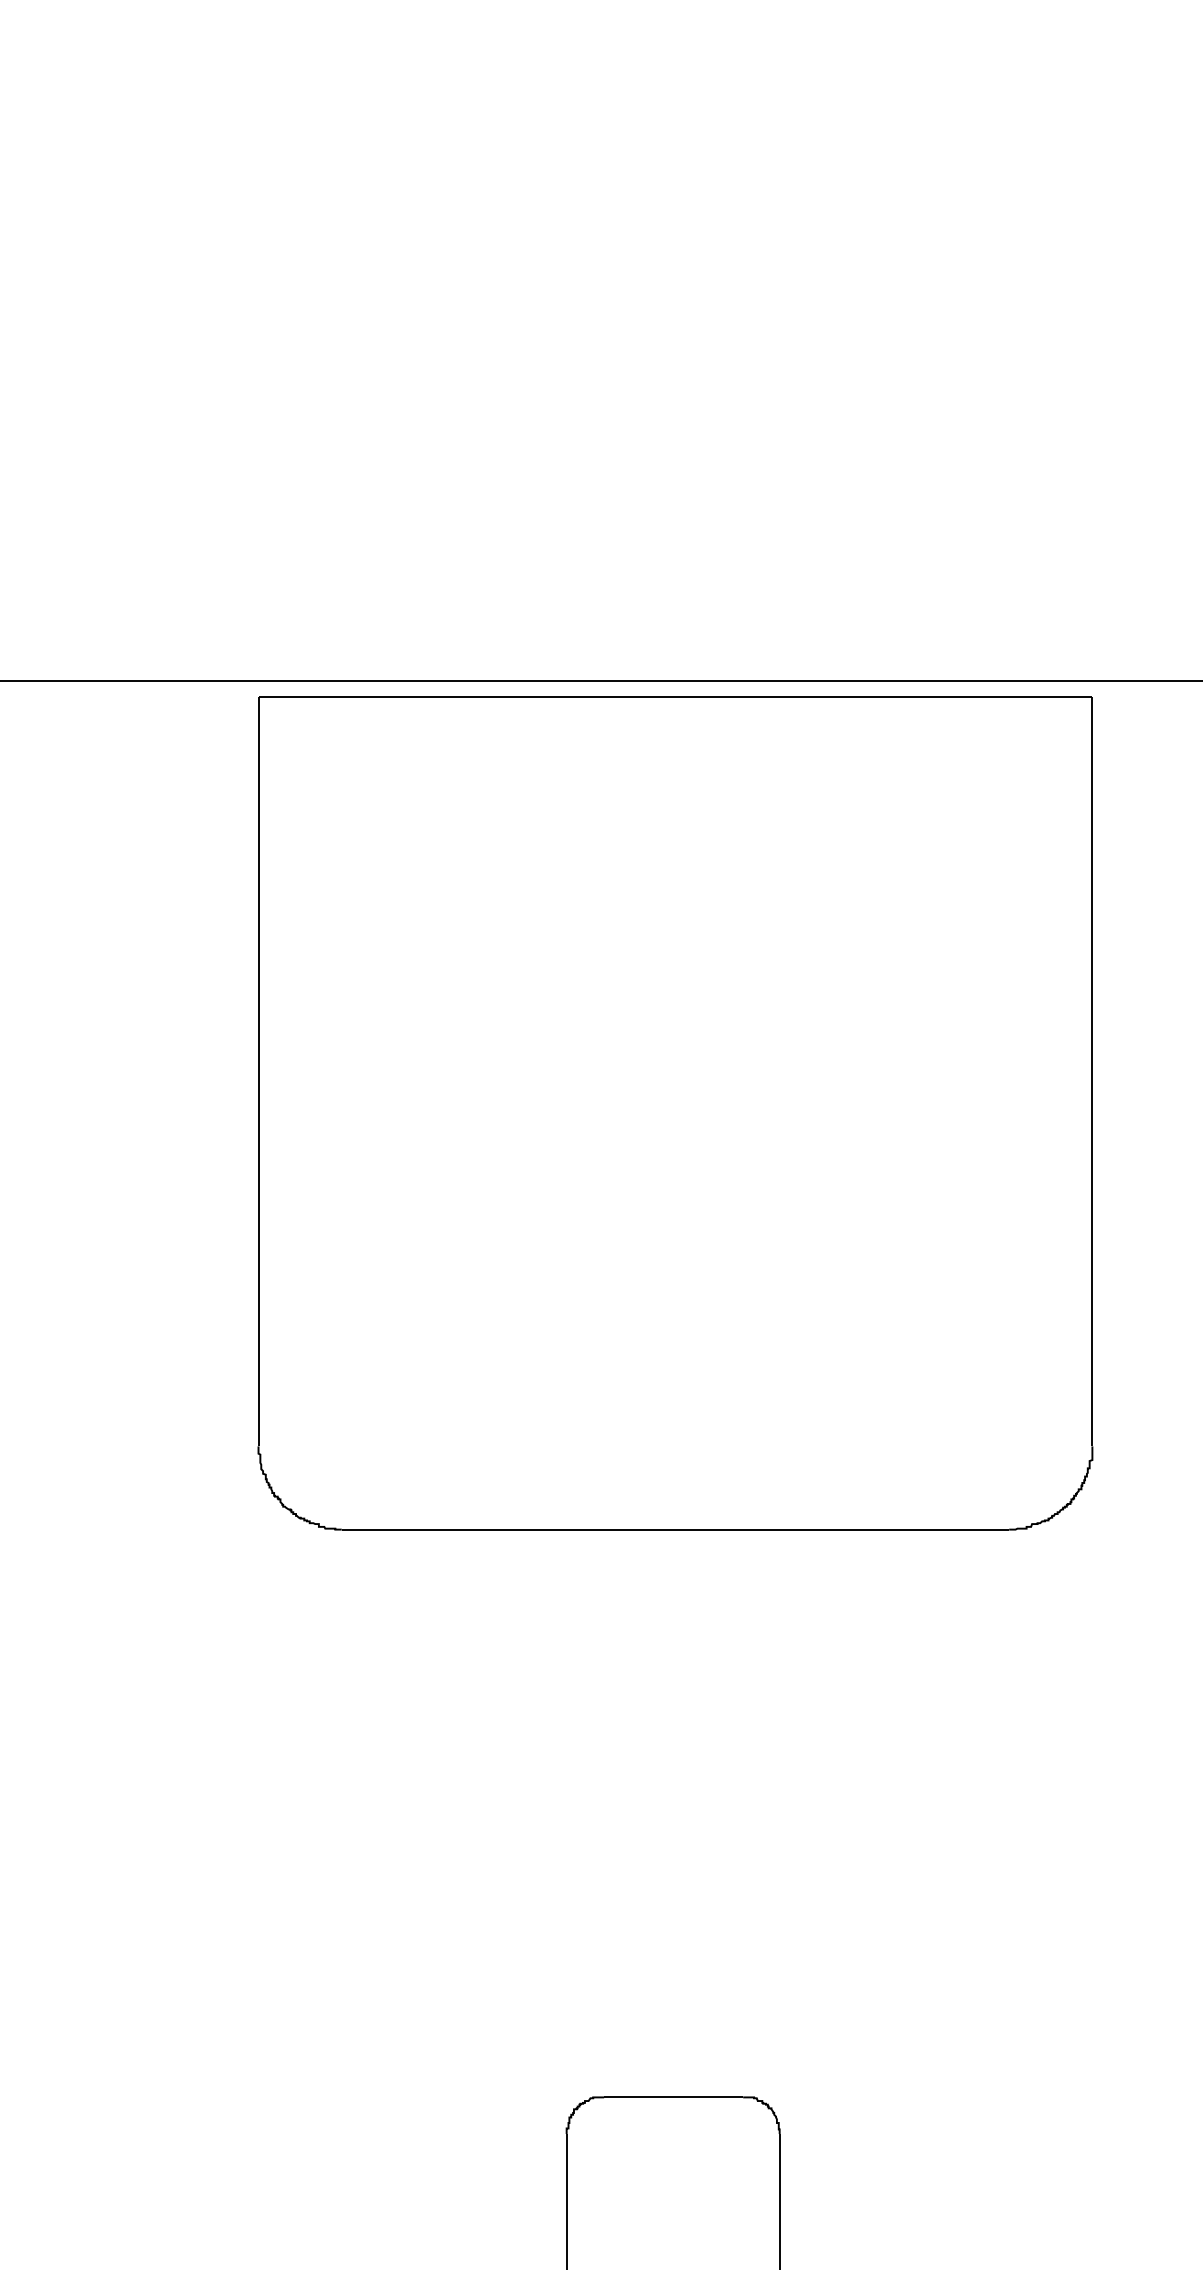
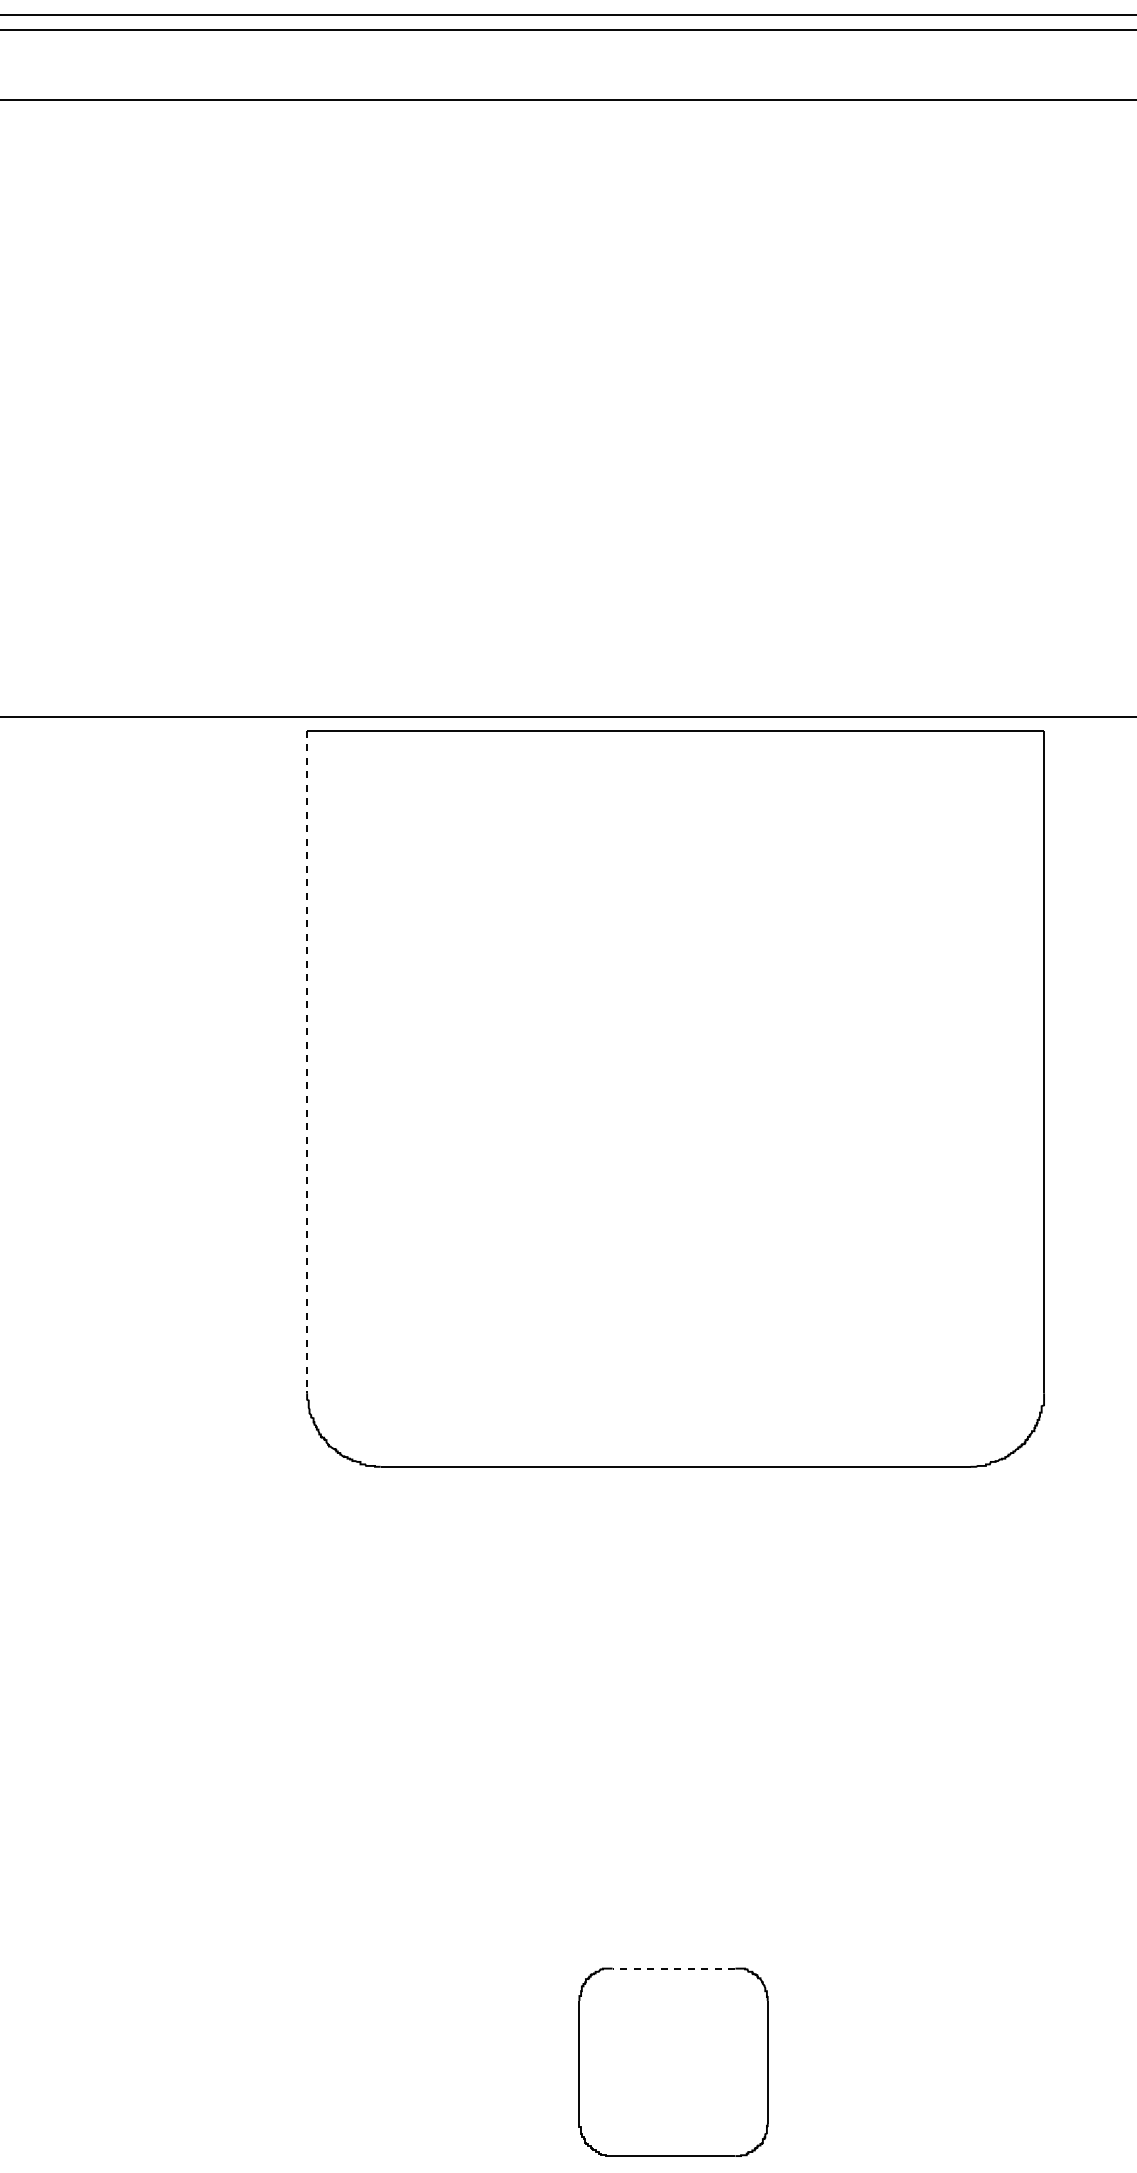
line: (258, 1071) -> (307, 1061), solid -> dashed
line: (673, 2097) -> (673, 1968), solid -> dashed

